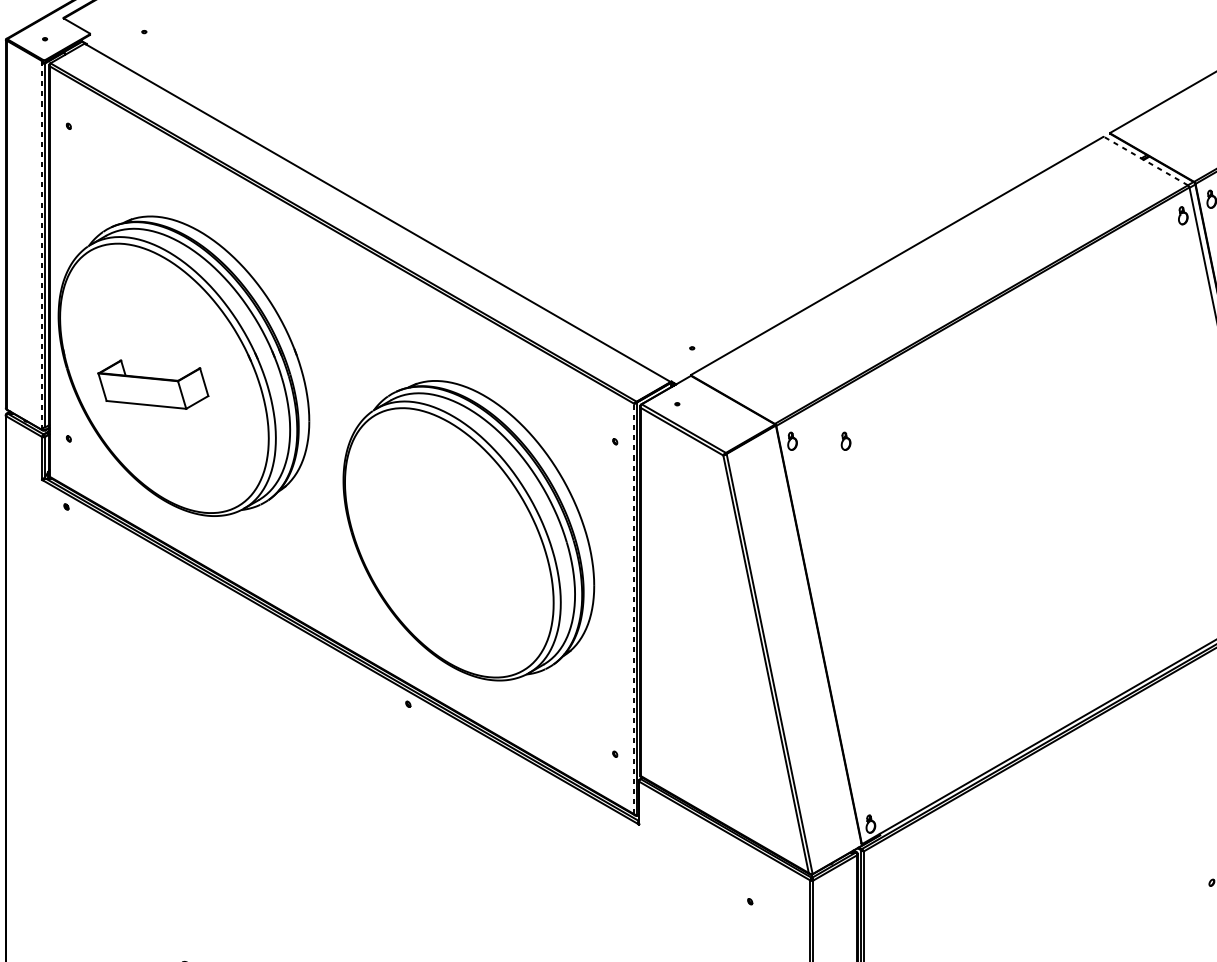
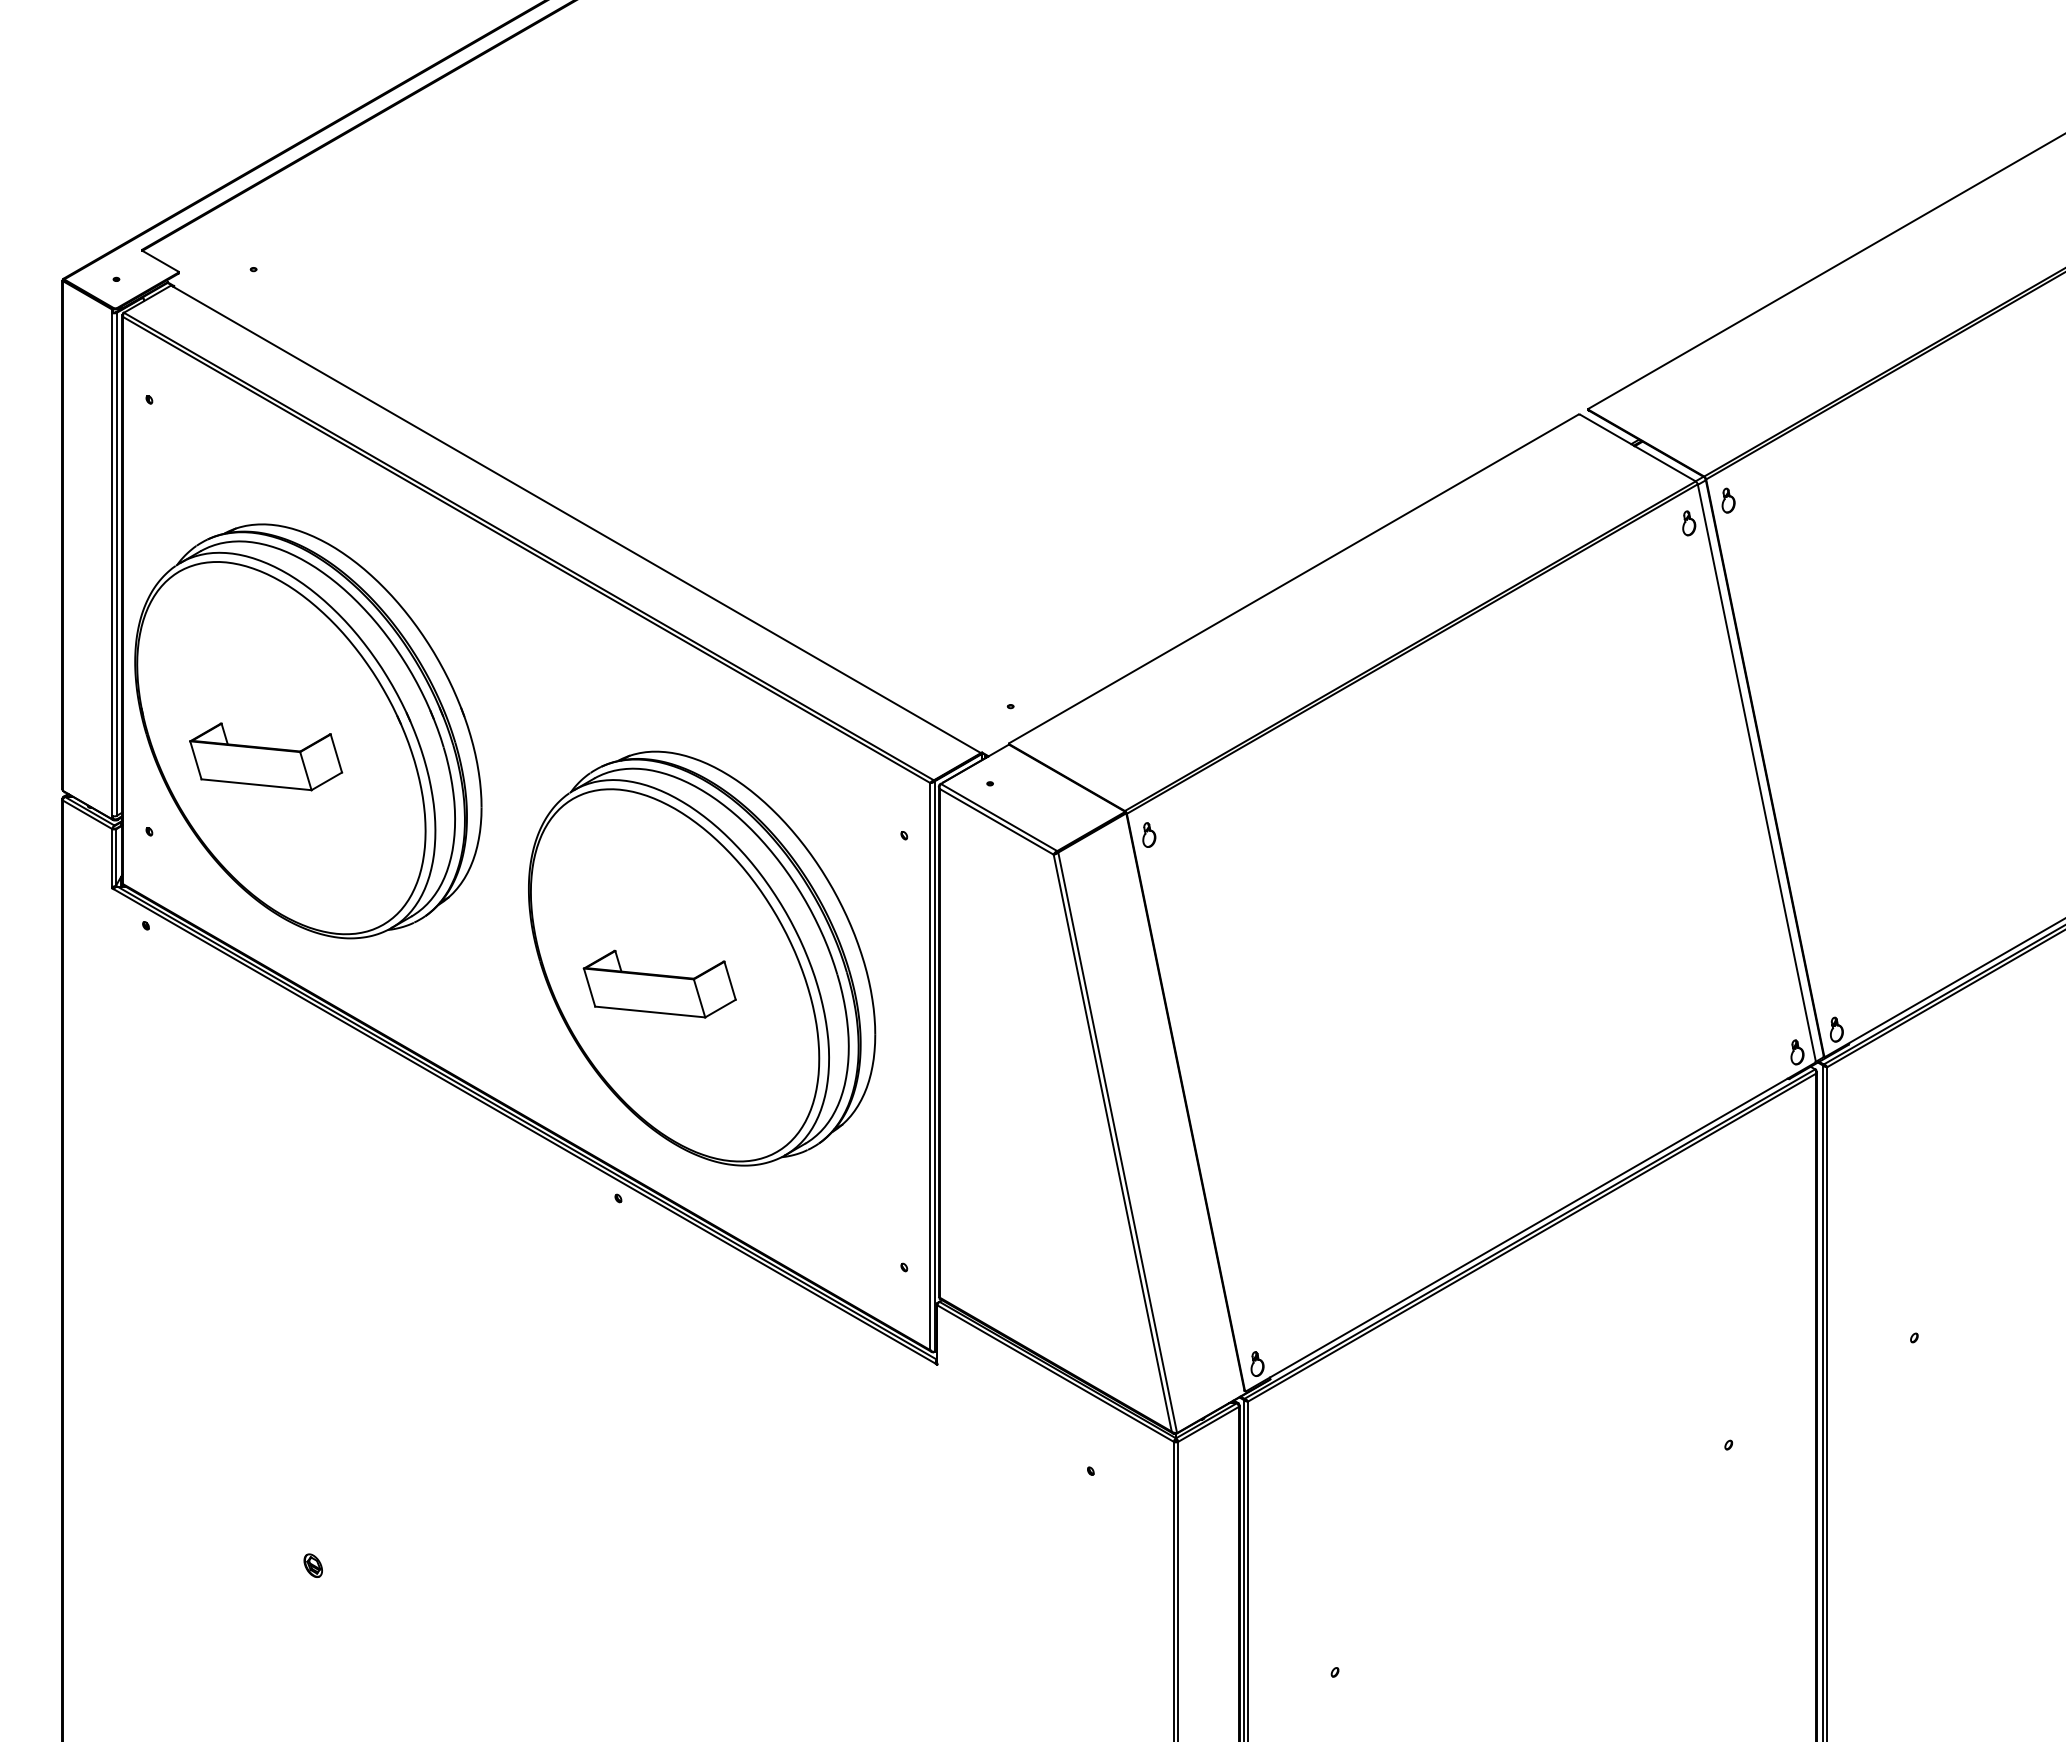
line: (1146, 161) -> (1638, 448), dashed -> solid
line: (41, 245) -> (111, 564), dashed -> solid
part: (846, 440) -> (1223, 834), removed
part: (438, 548) -> (659, 983), added
line: (634, 608) -> (930, 1066), dashed -> solid

